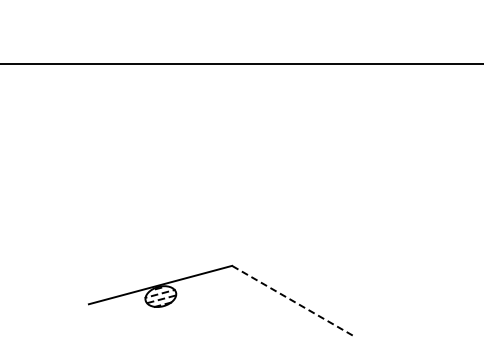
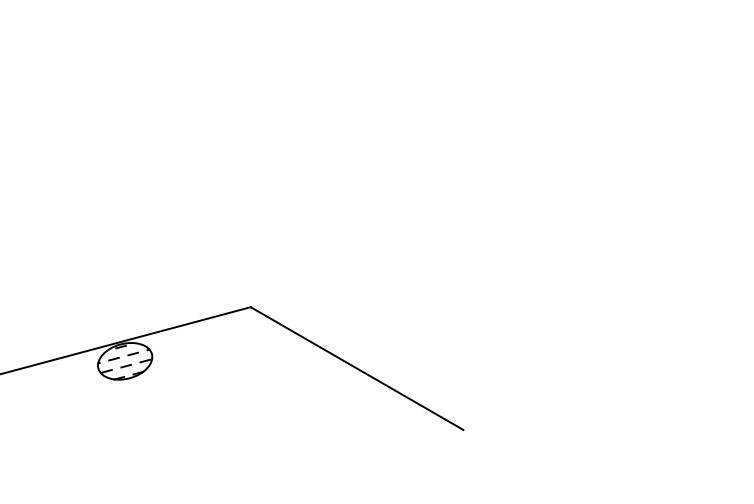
line: (292, 300) -> (357, 368), dashed -> solid

